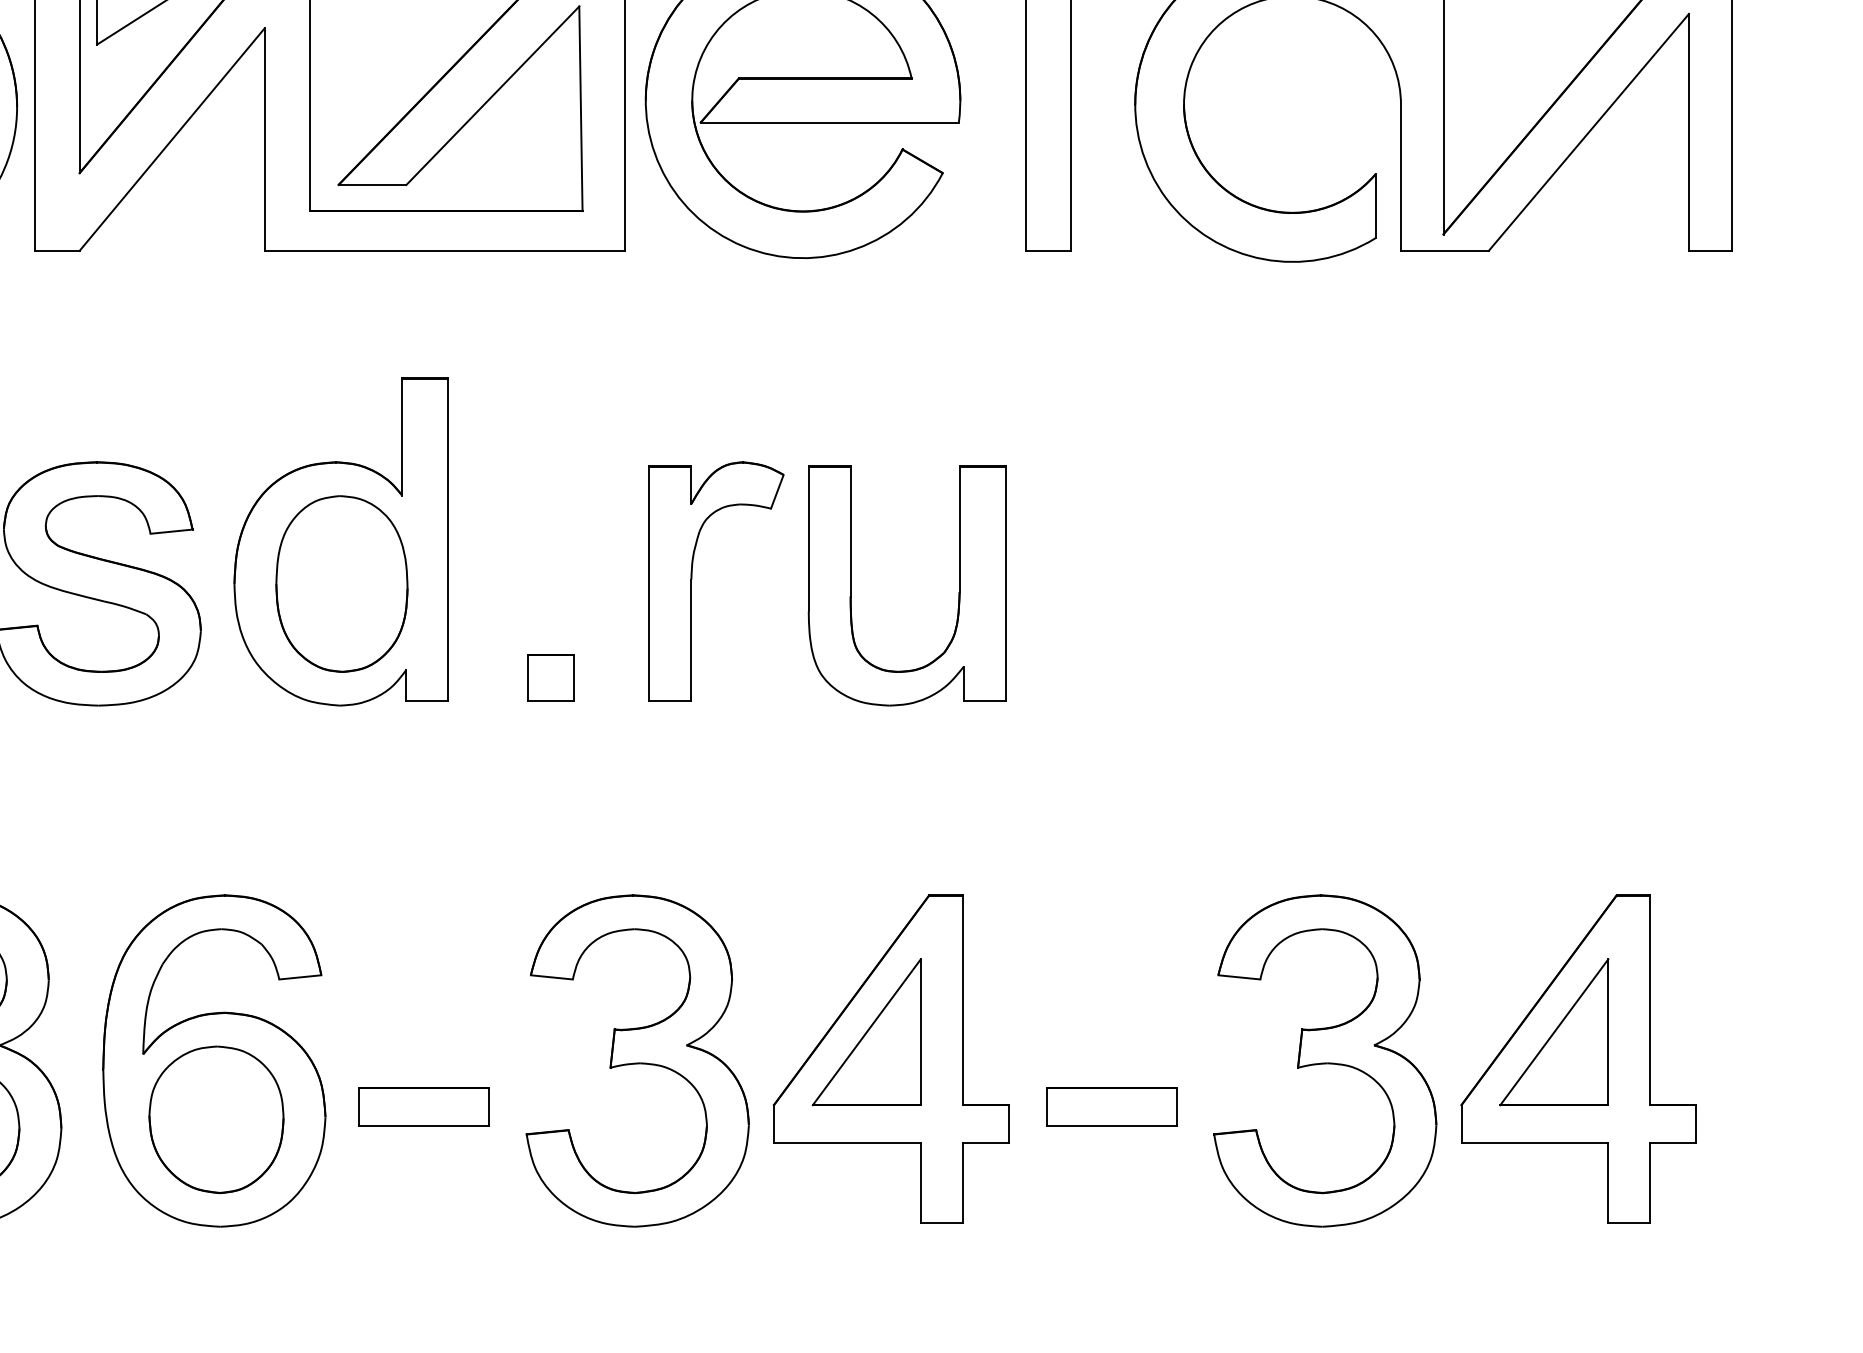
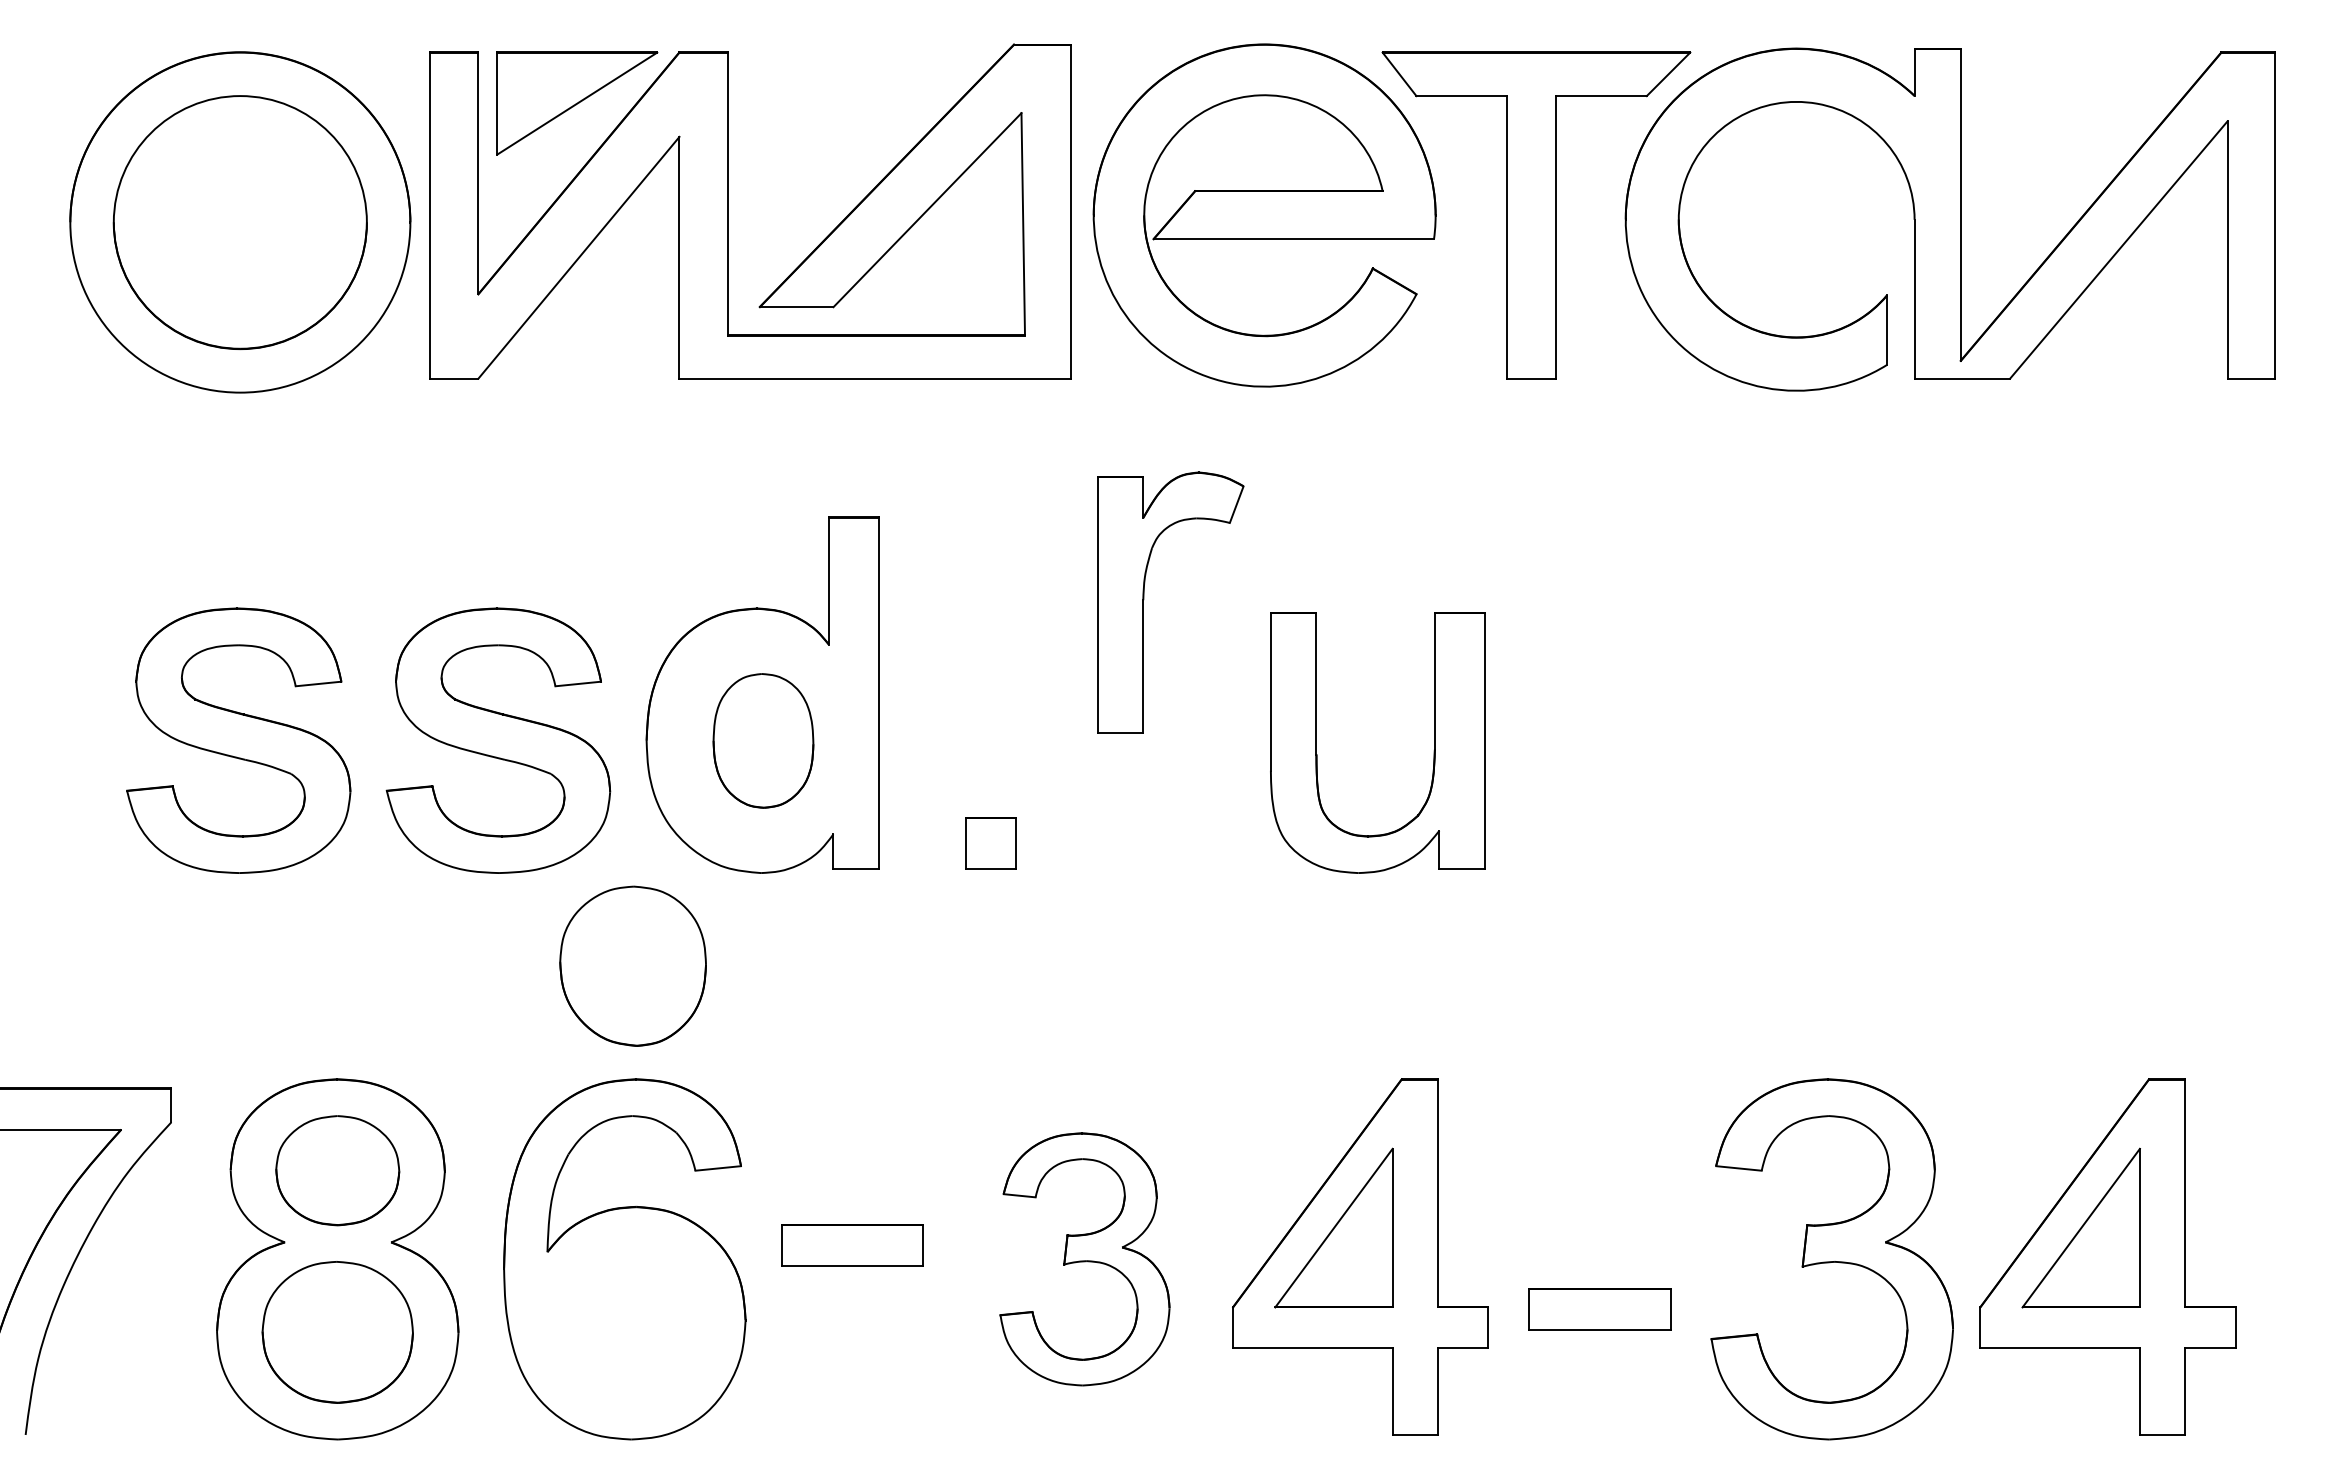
part: (692, 579) -> (1144, 599), moved
part: (341, 583) -> (763, 740), size x0.7
part: (637, 1061) -> (1084, 1259), size x0.7
part: (423, 1107) -> (852, 1245), moved
part: (215, 1119) -> (632, 965), moved

